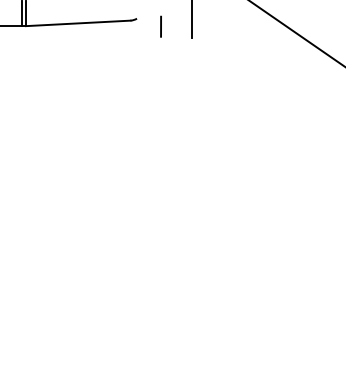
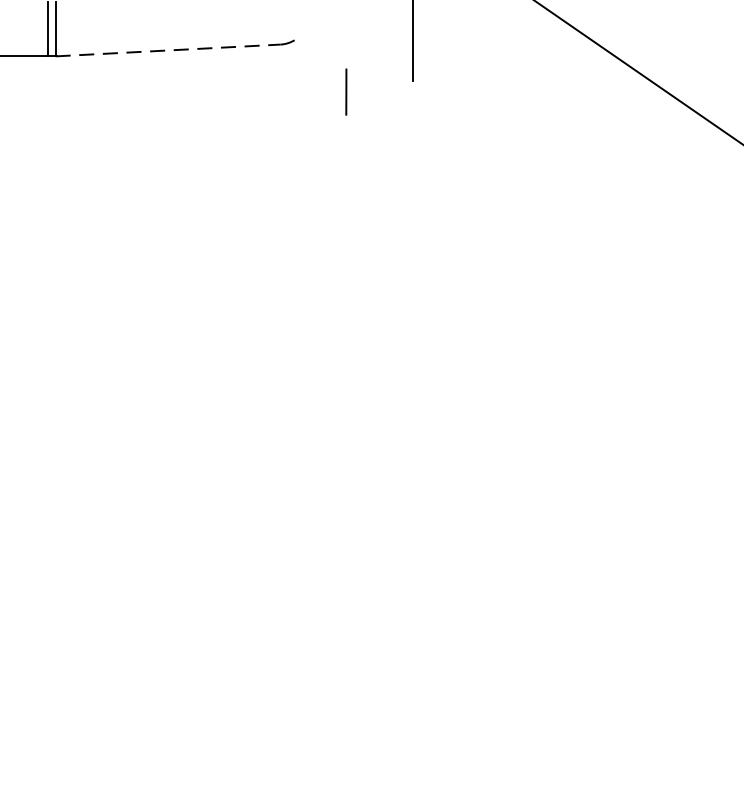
line: (78, 23) -> (168, 50), solid -> dashed
line: (160, 26) -> (345, 91), moved

